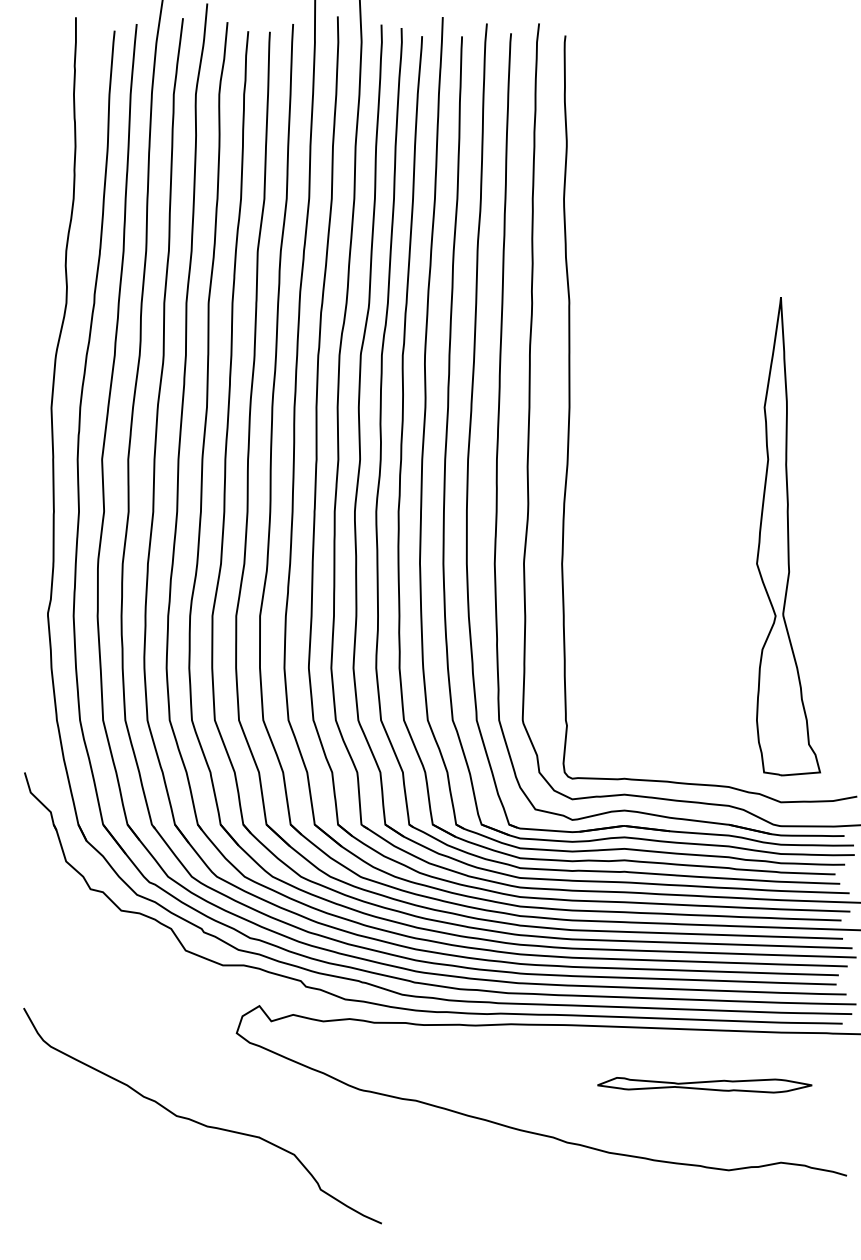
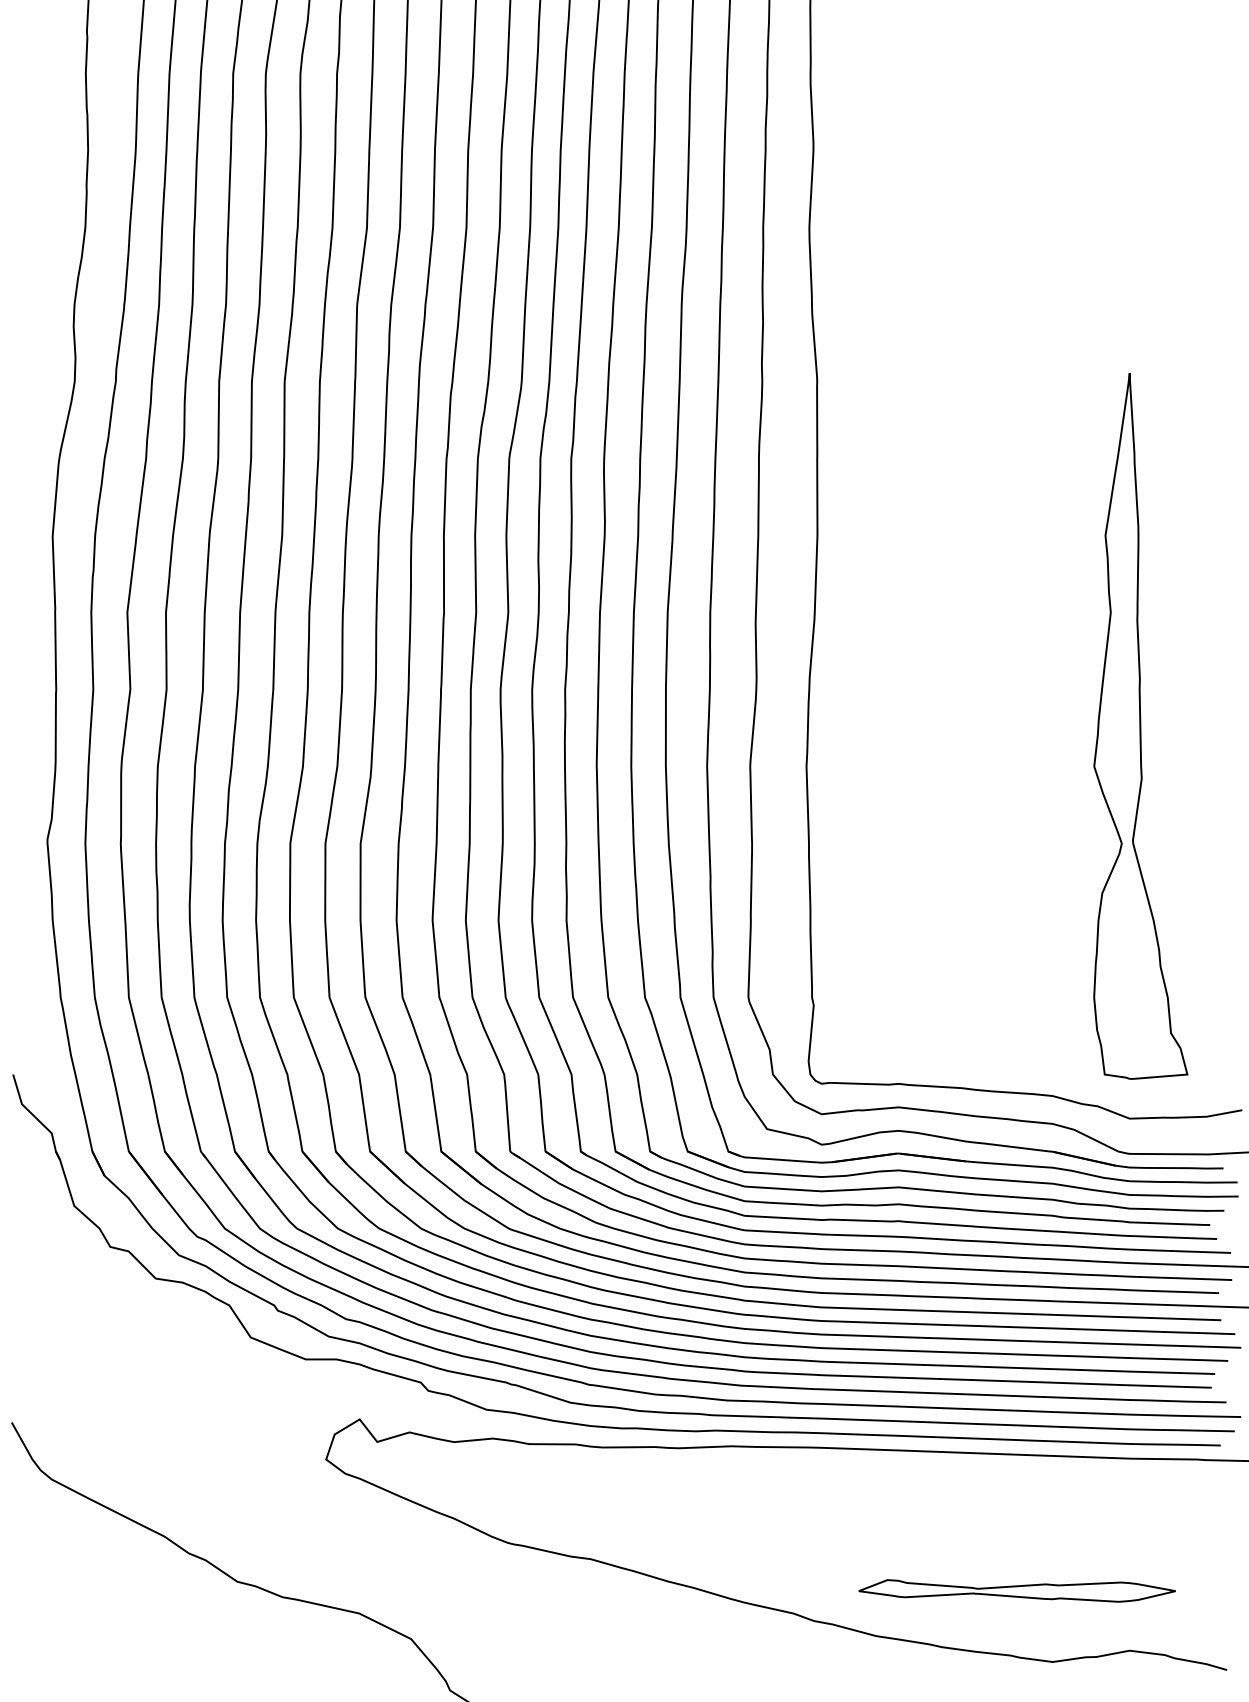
part: (704, 1085) -> (1016, 1591), moved

